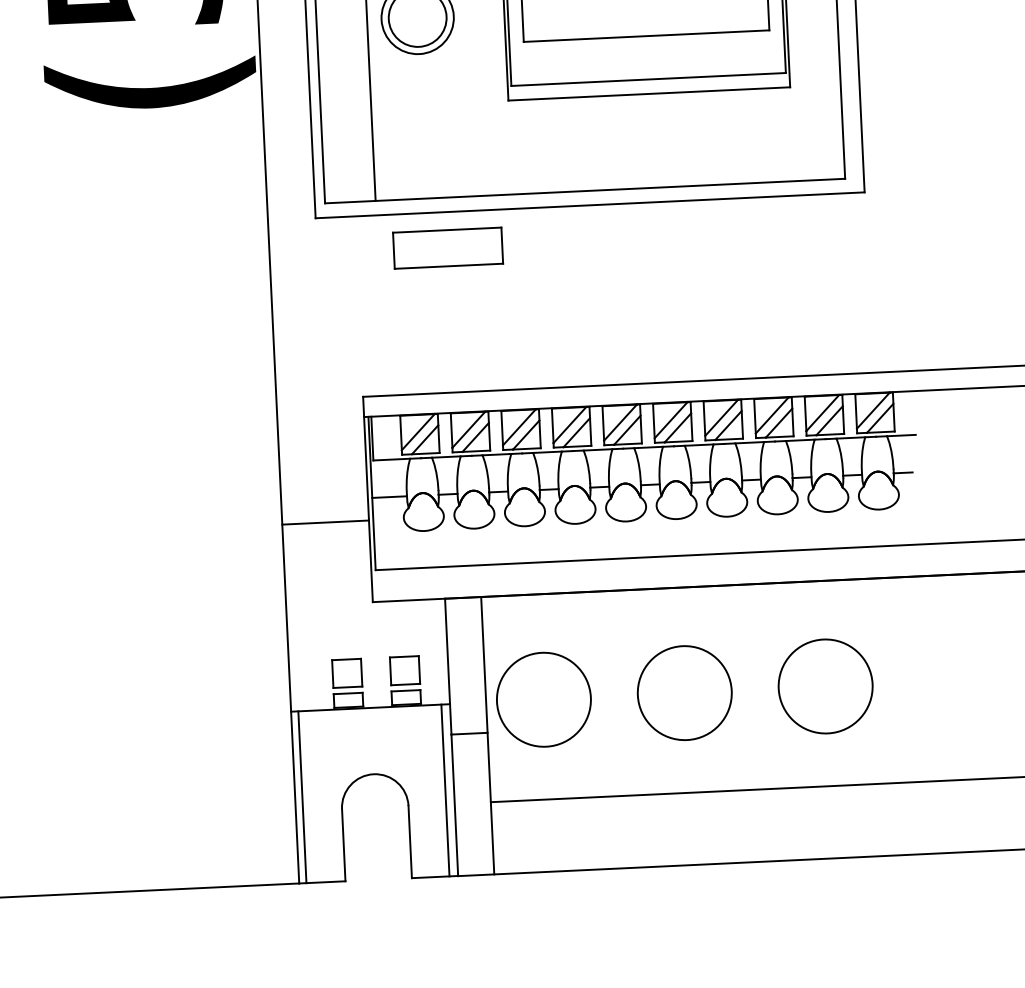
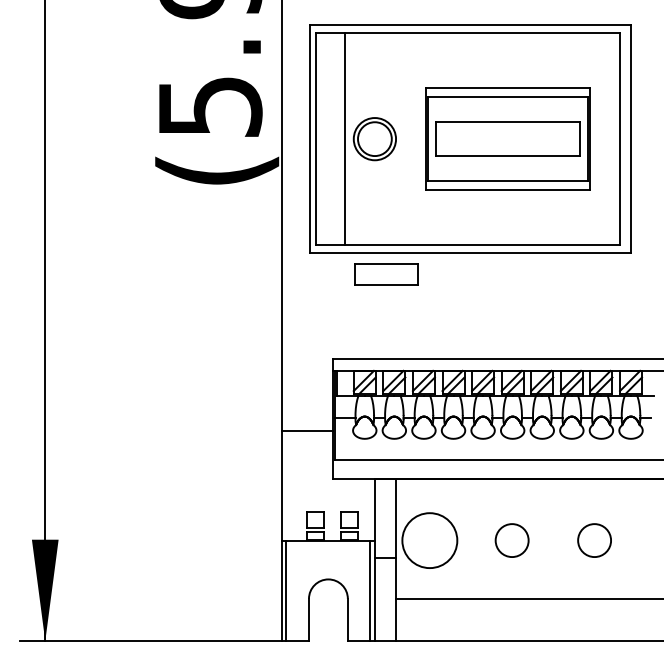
circle: (825, 686) -> (594, 540), size x0.6
circle: (683, 692) -> (511, 540), size x0.6

